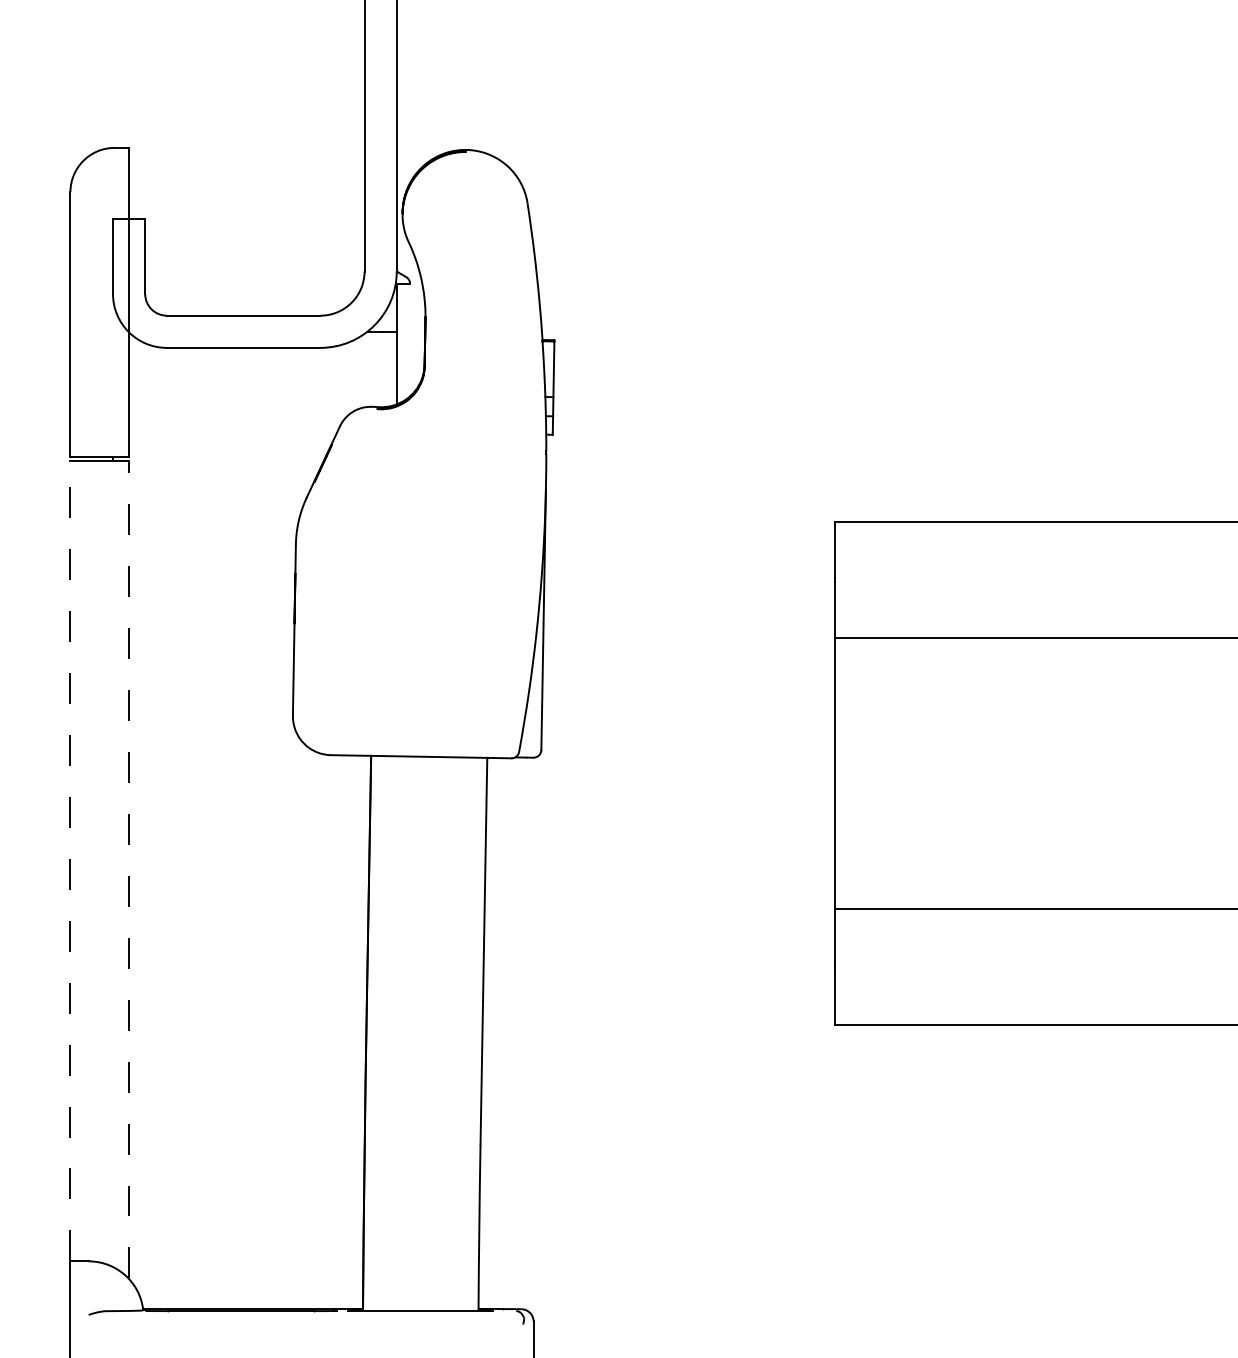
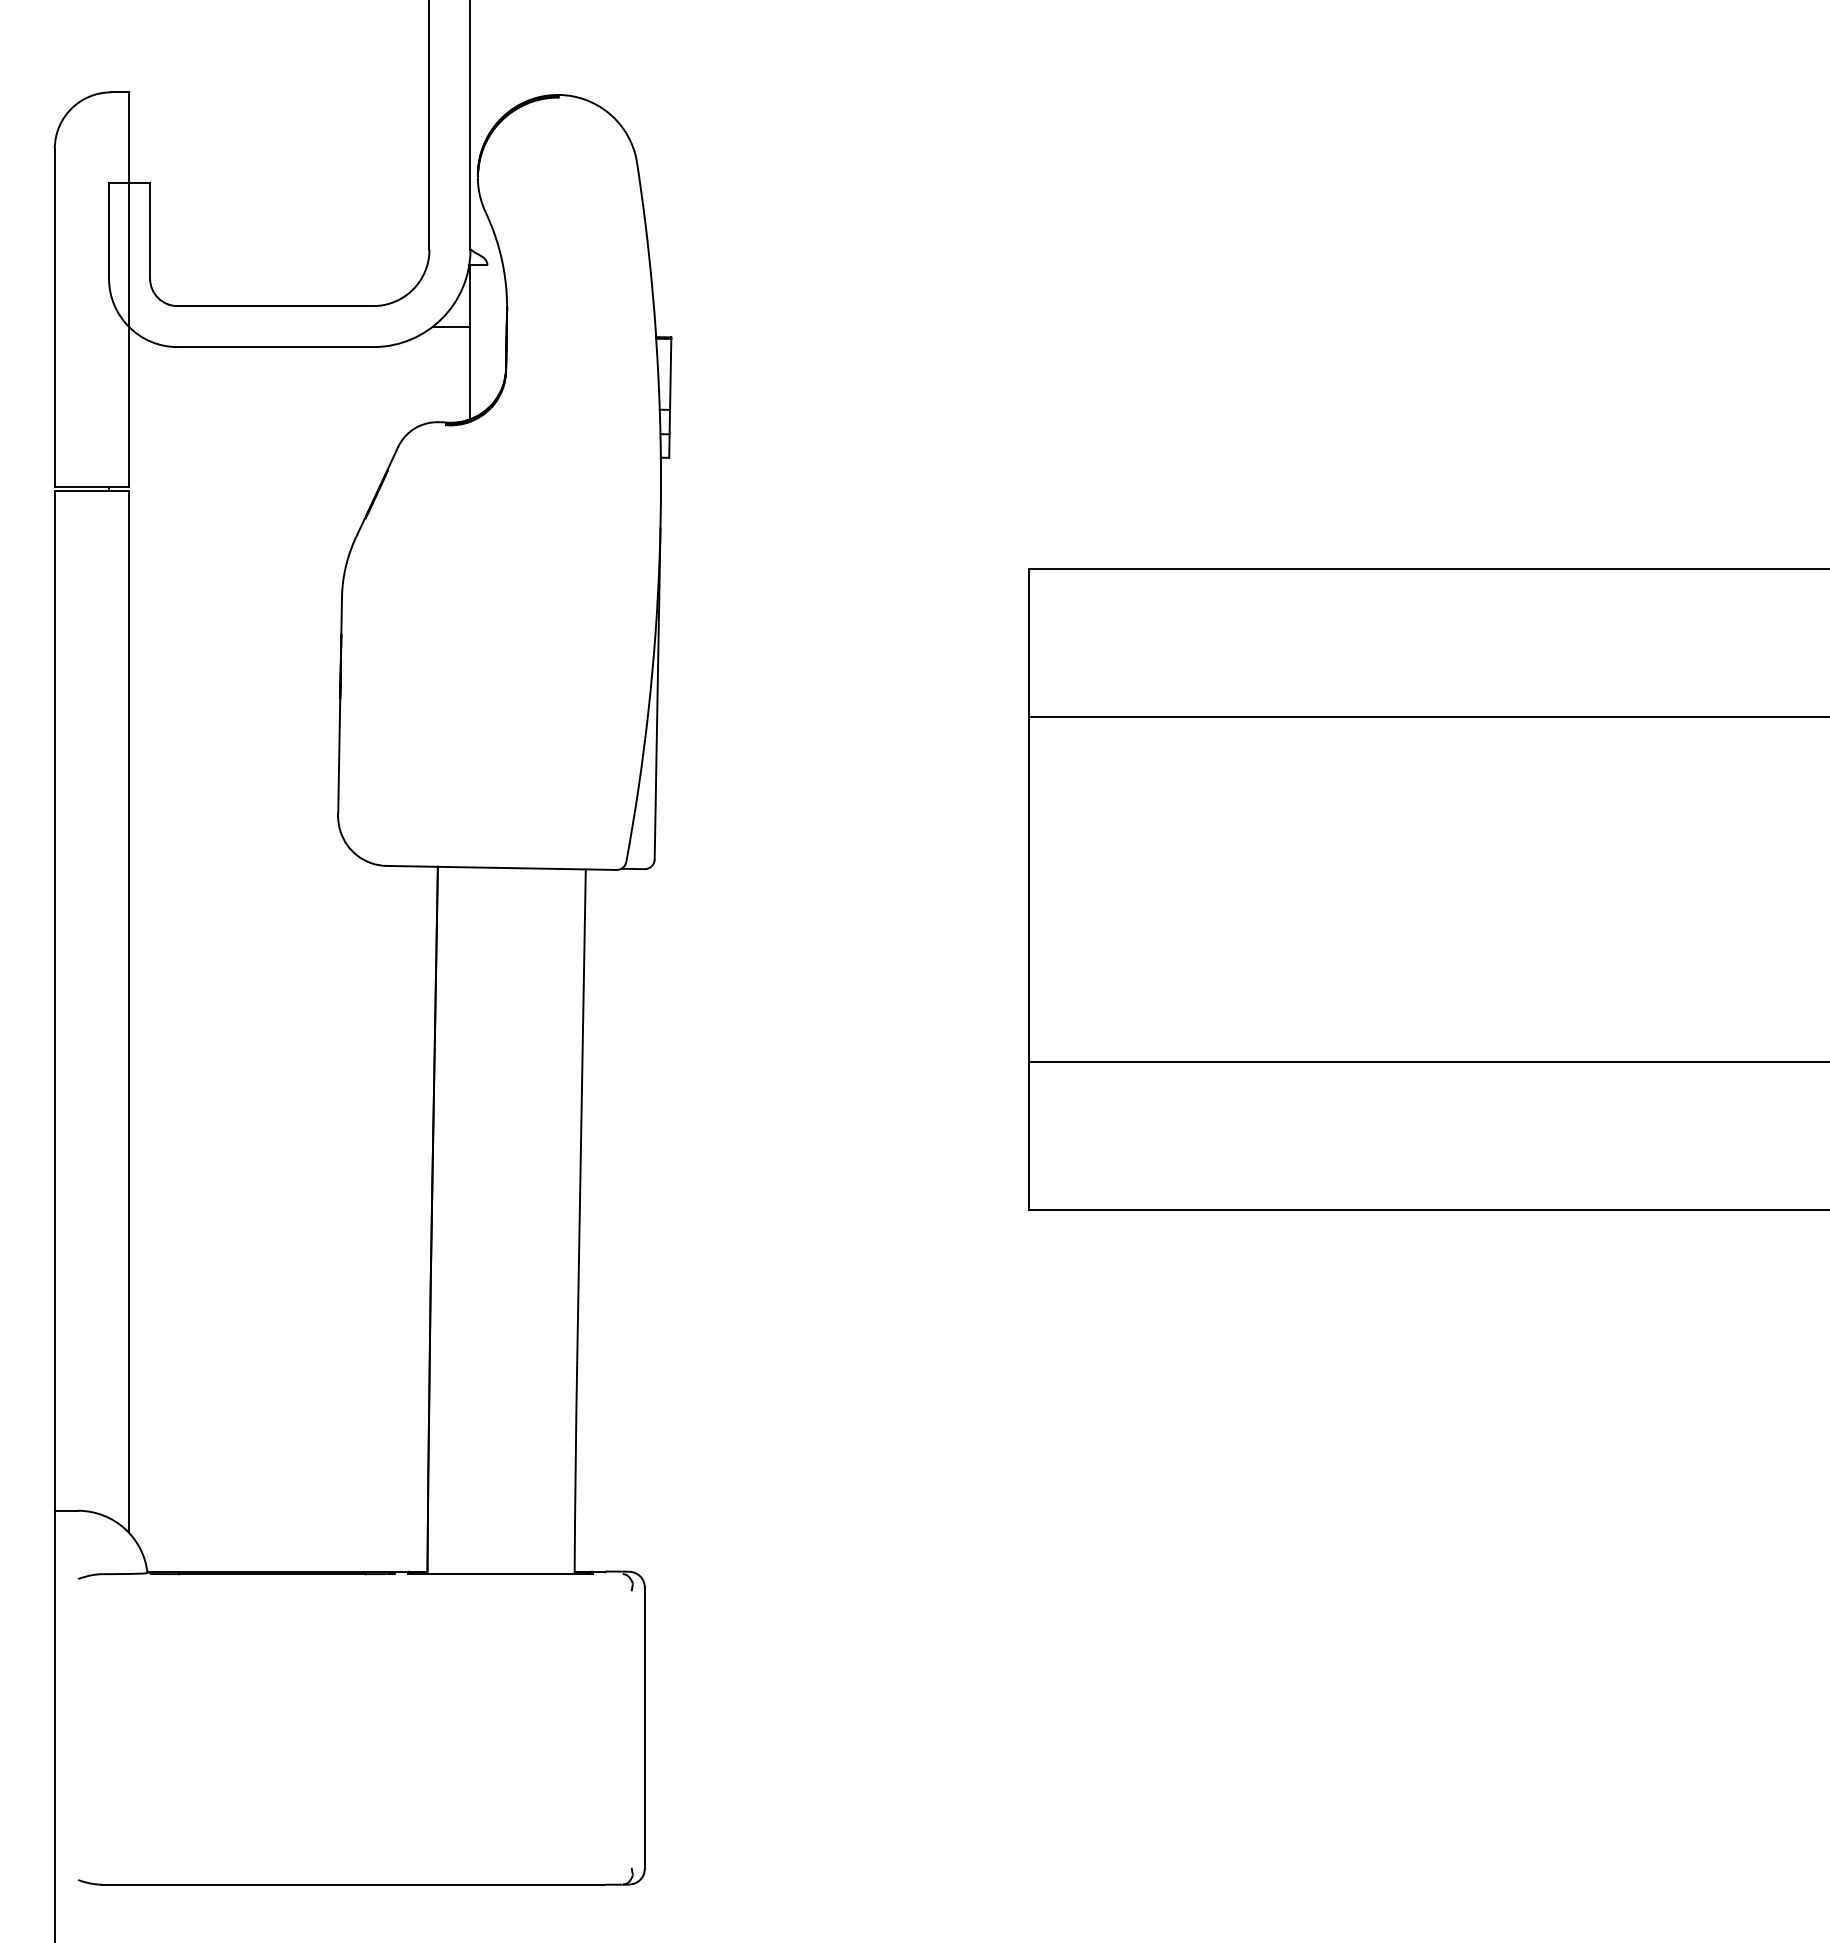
line: (70, 860) -> (54, 1000), dashed -> solid
line: (128, 869) -> (128, 1011), dashed -> solid

